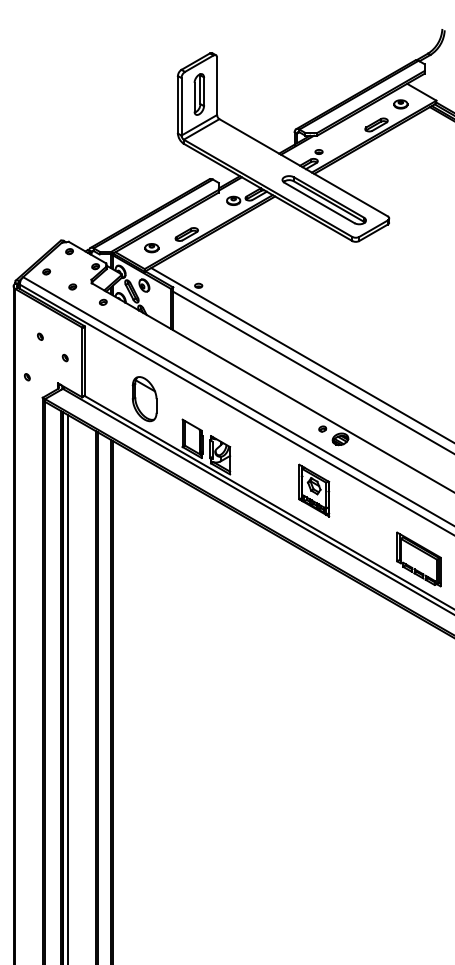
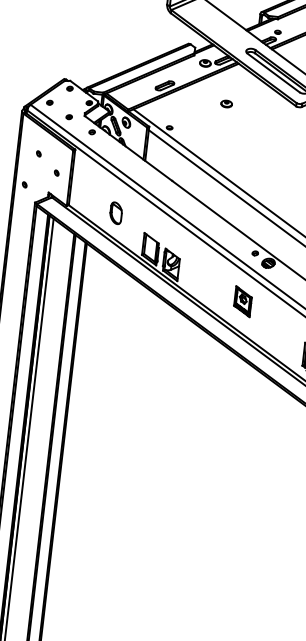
part: (151, 248) -> (226, 104), moved
part: (144, 399) -> (116, 213), size x0.6
part: (314, 490) -> (243, 301), size x0.7

